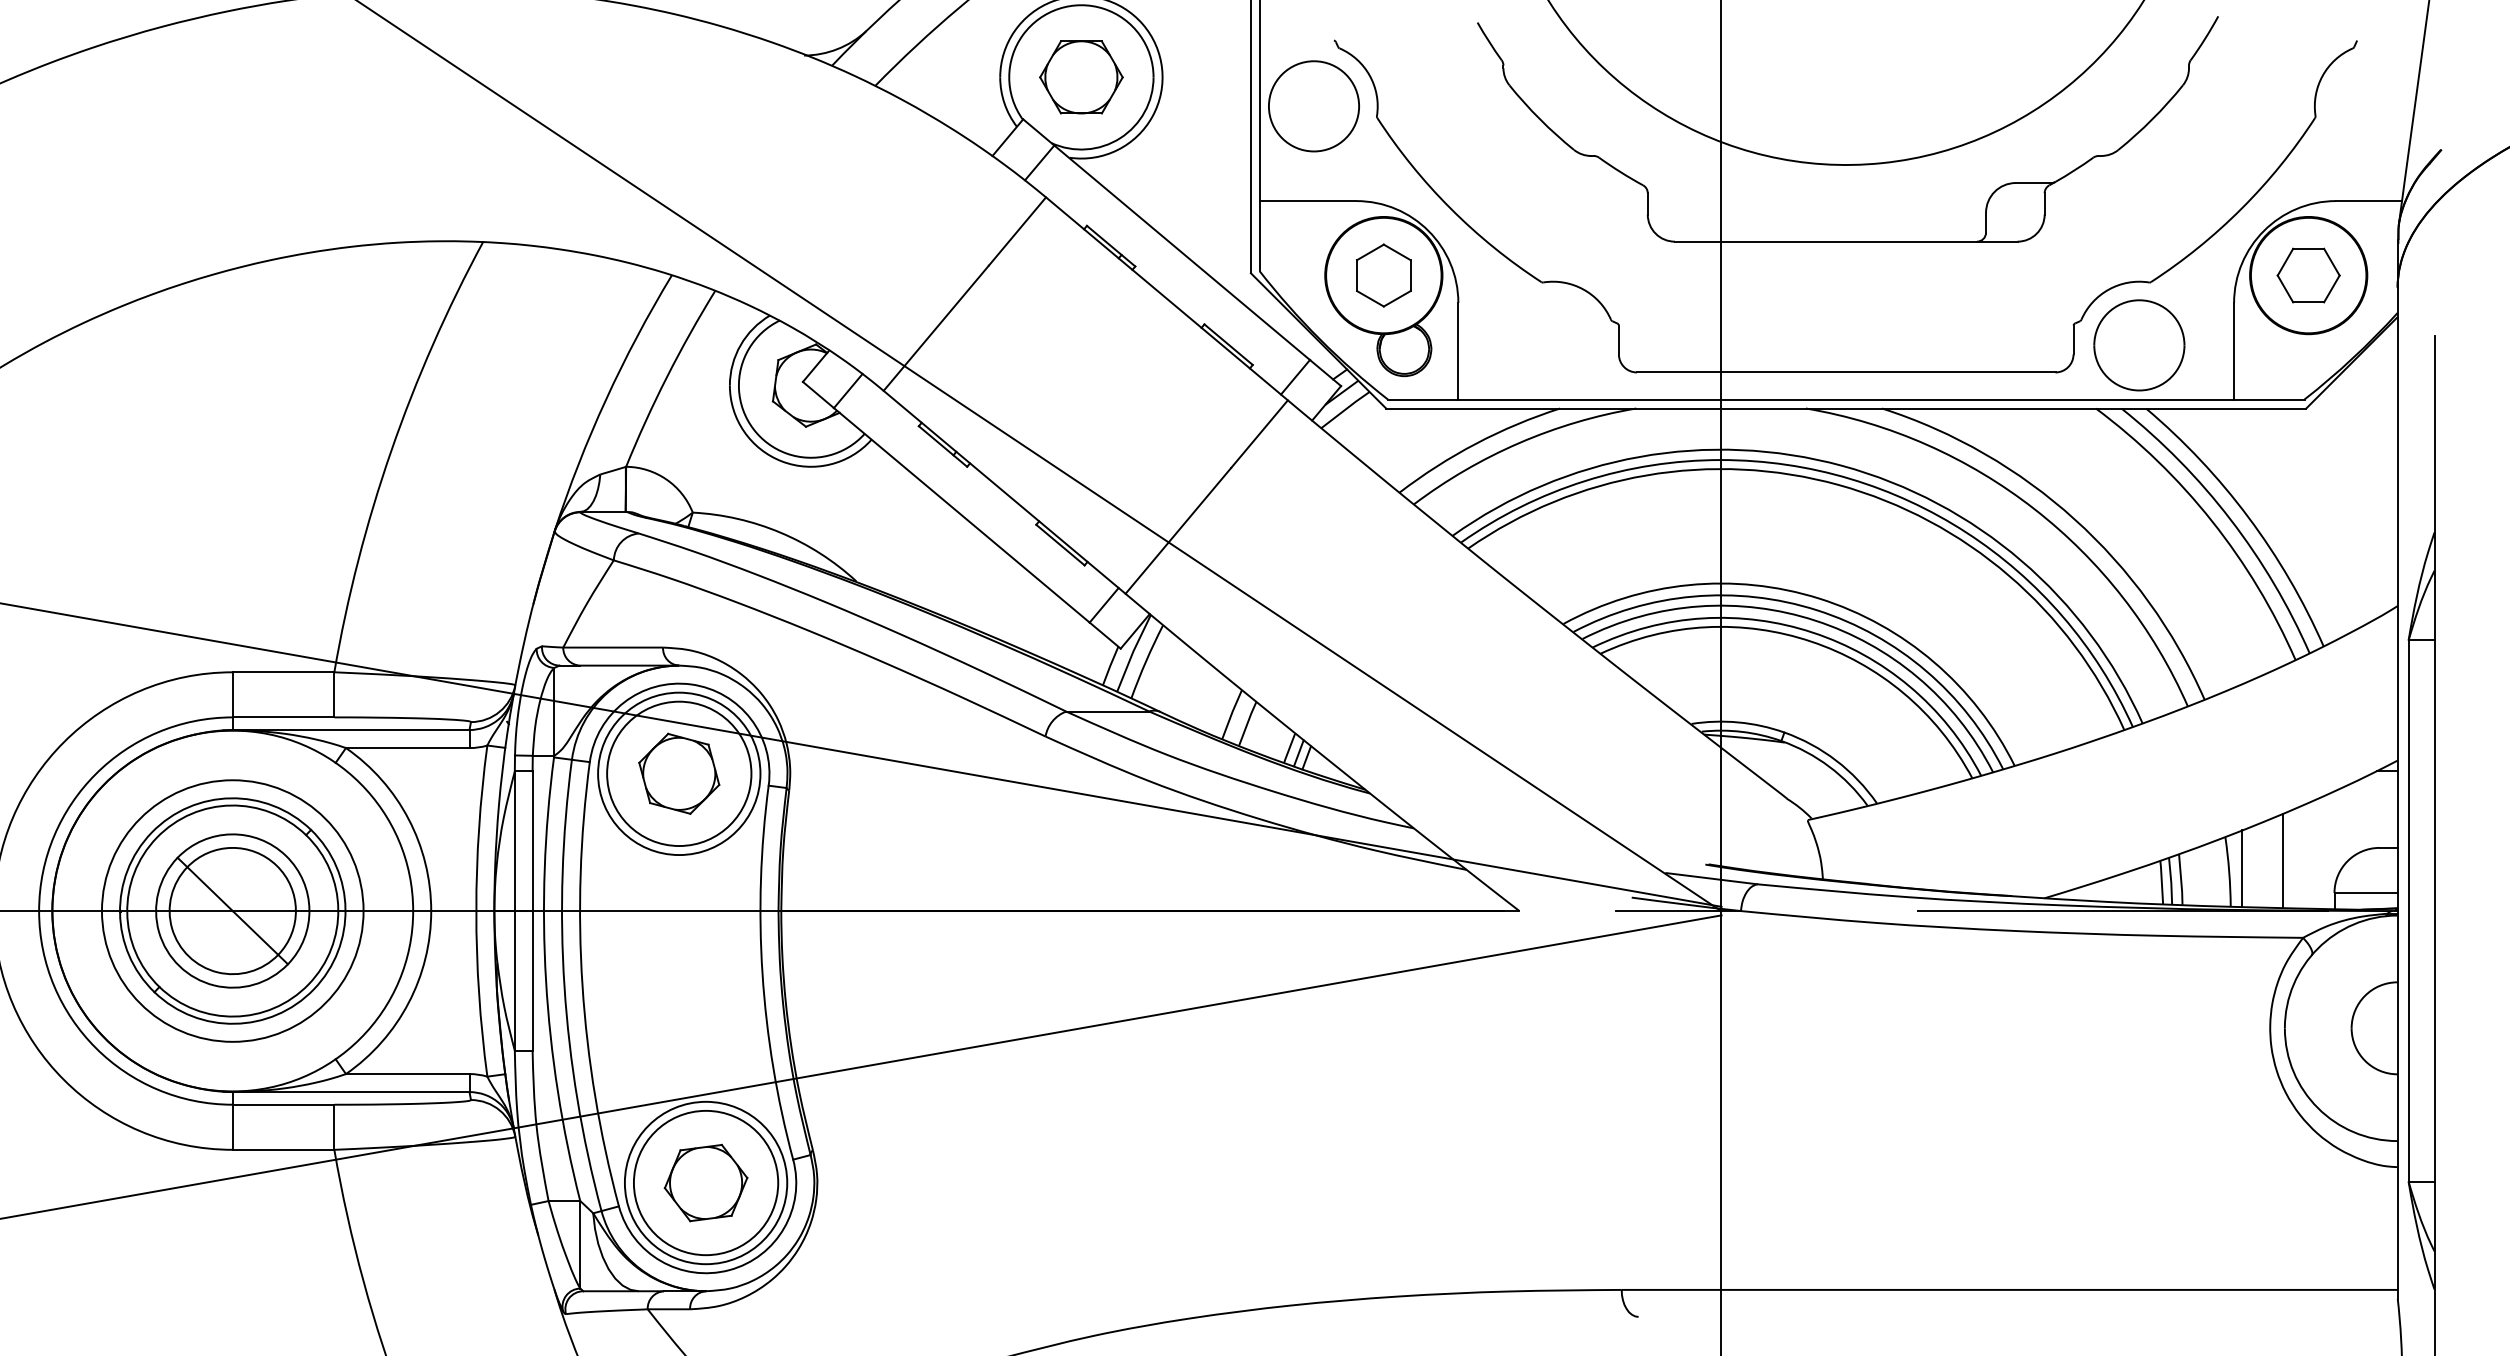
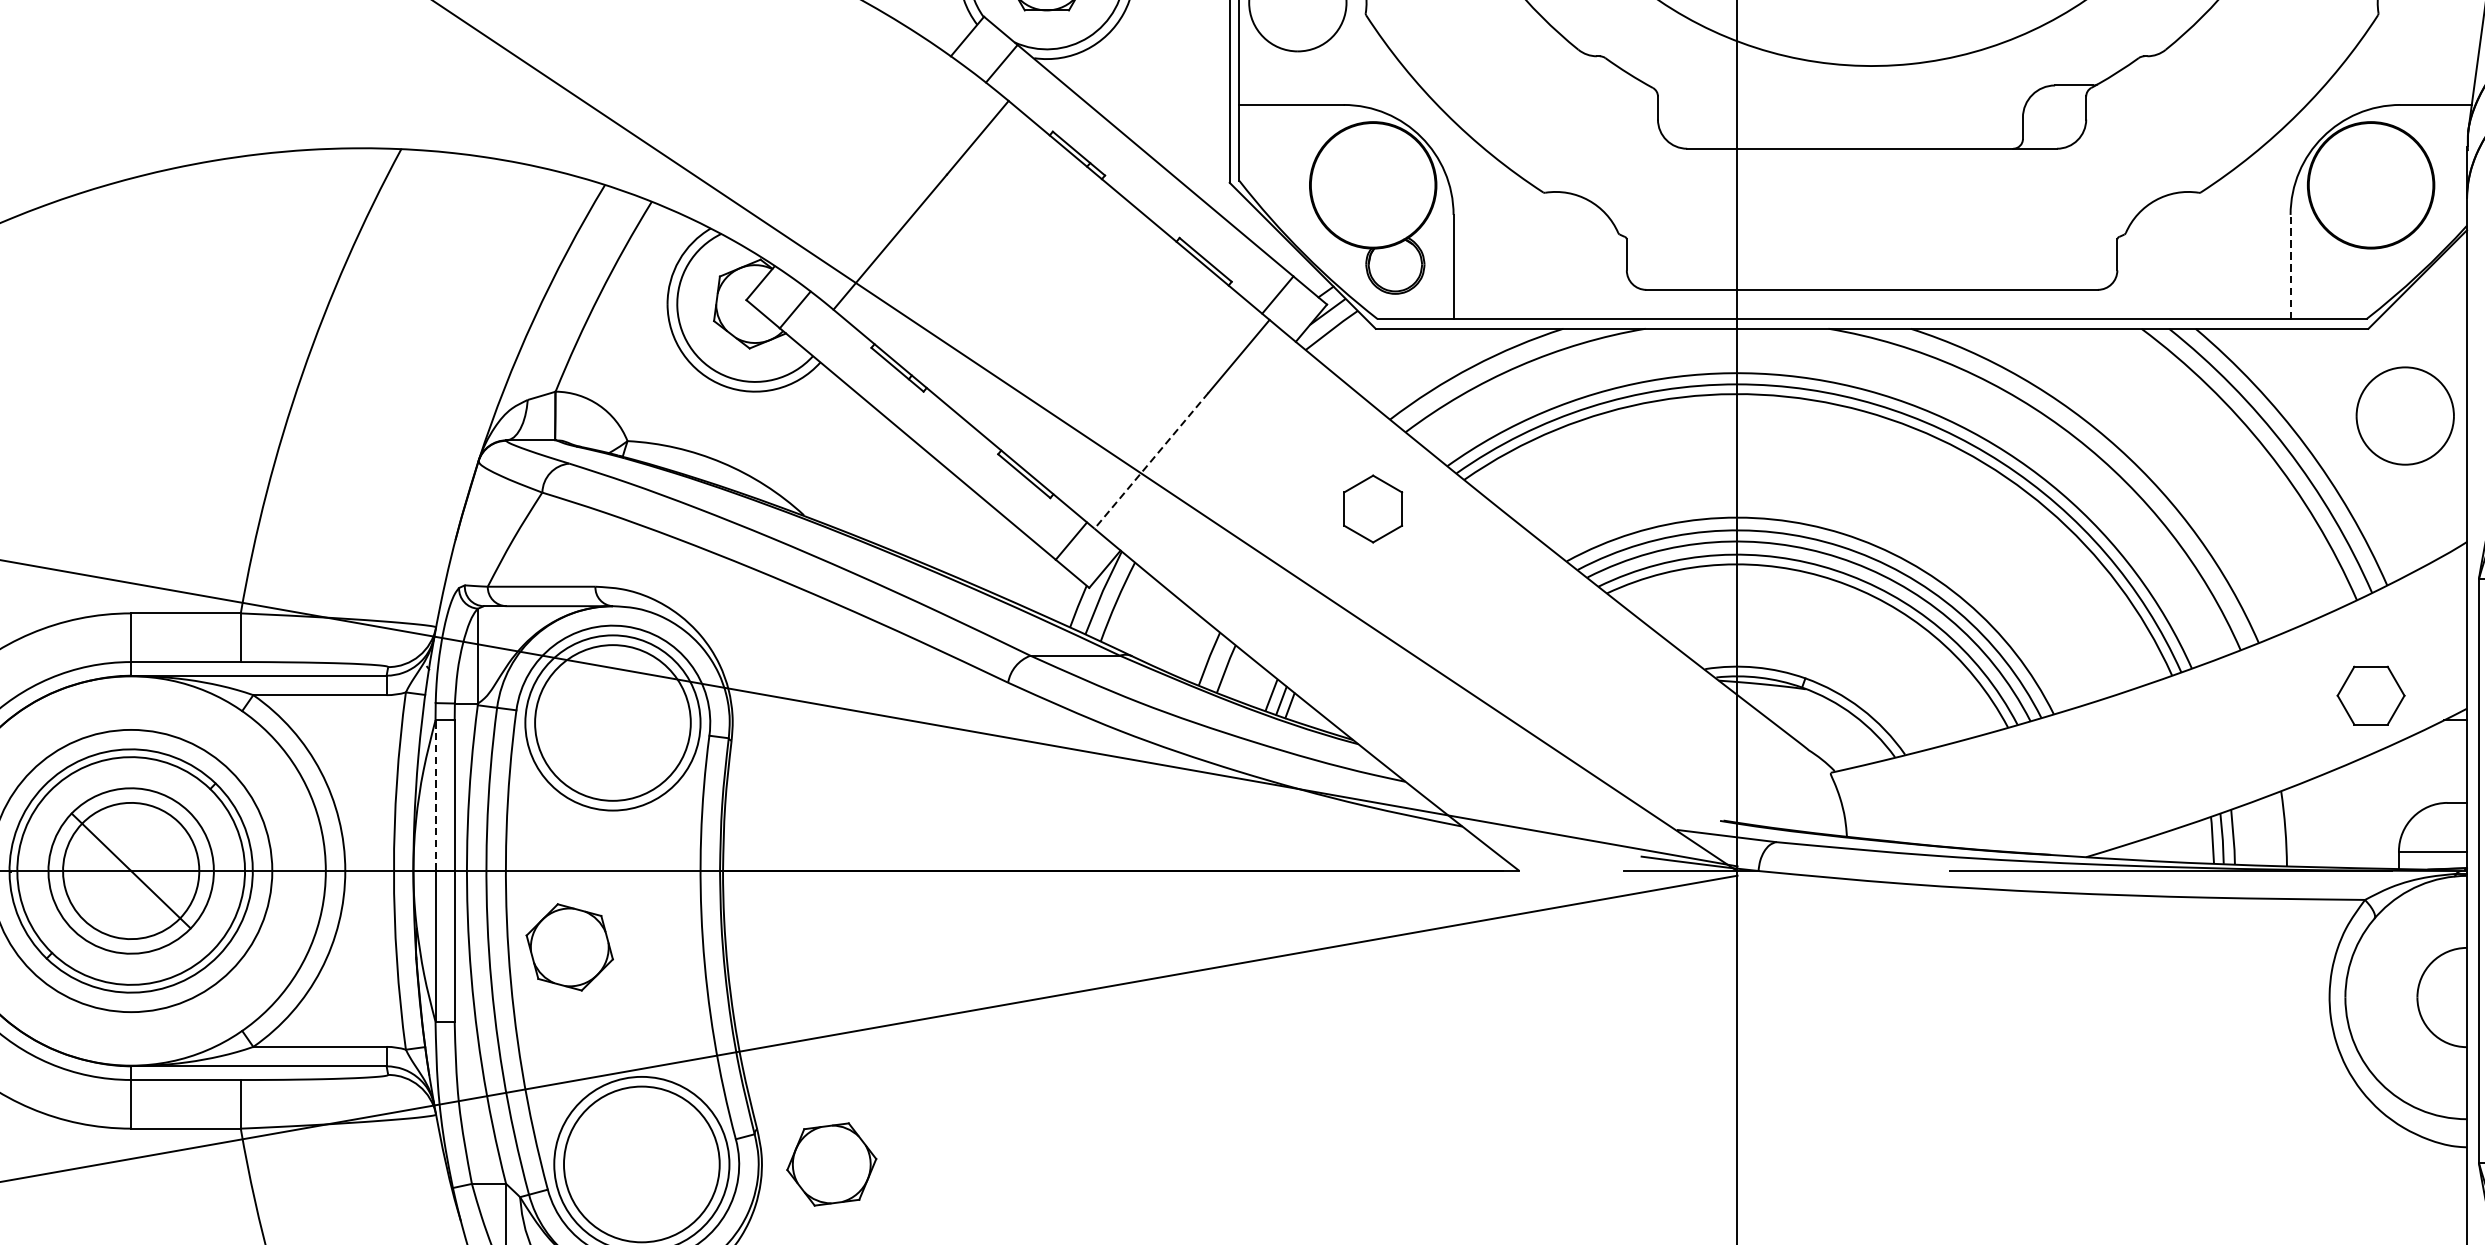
part: (1383, 275) -> (1372, 508), moved
part: (2308, 275) -> (2370, 695), moved
part: (2139, 345) -> (2405, 416), moved
line: (2234, 350) -> (2291, 266), solid -> dashed
line: (1178, 531) -> (1151, 461), solid -> dashed
part: (679, 773) -> (570, 947), moved
line: (514, 841) -> (435, 795), solid -> dashed
line: (2282, 860) -> (2342, 816), removed
line: (2242, 868) -> (2299, 825), removed
part: (705, 1182) -> (831, 1163), moved

